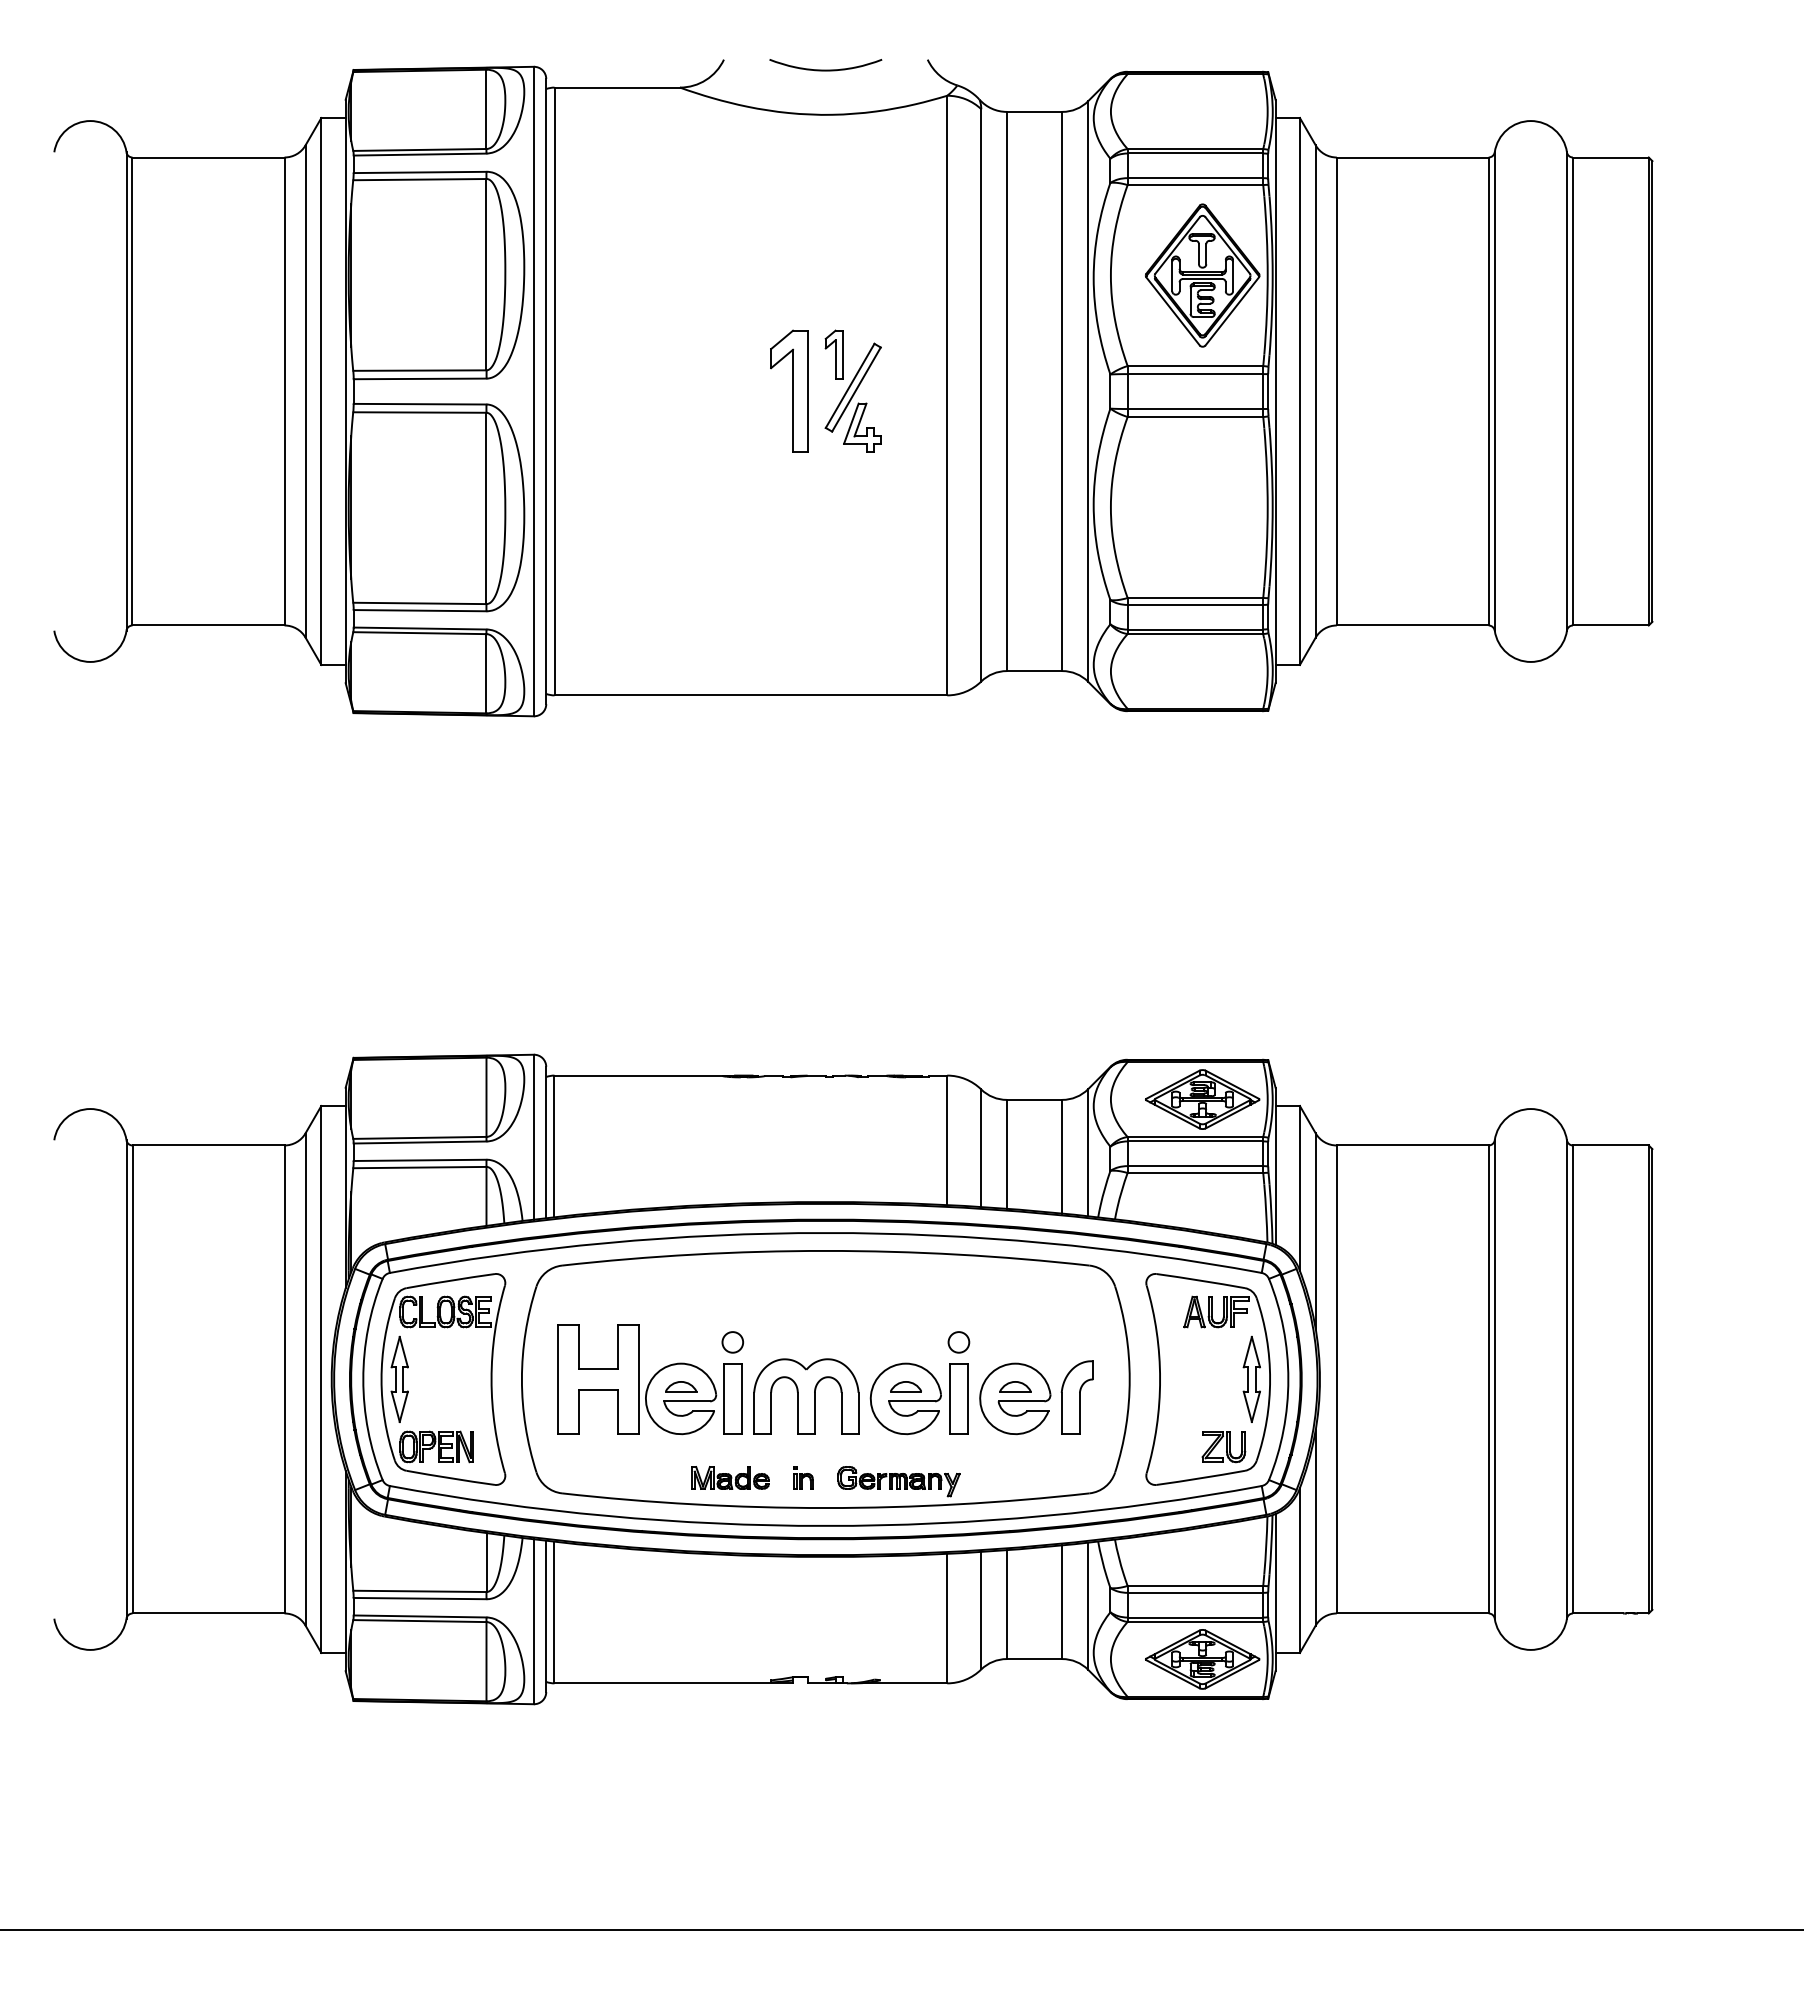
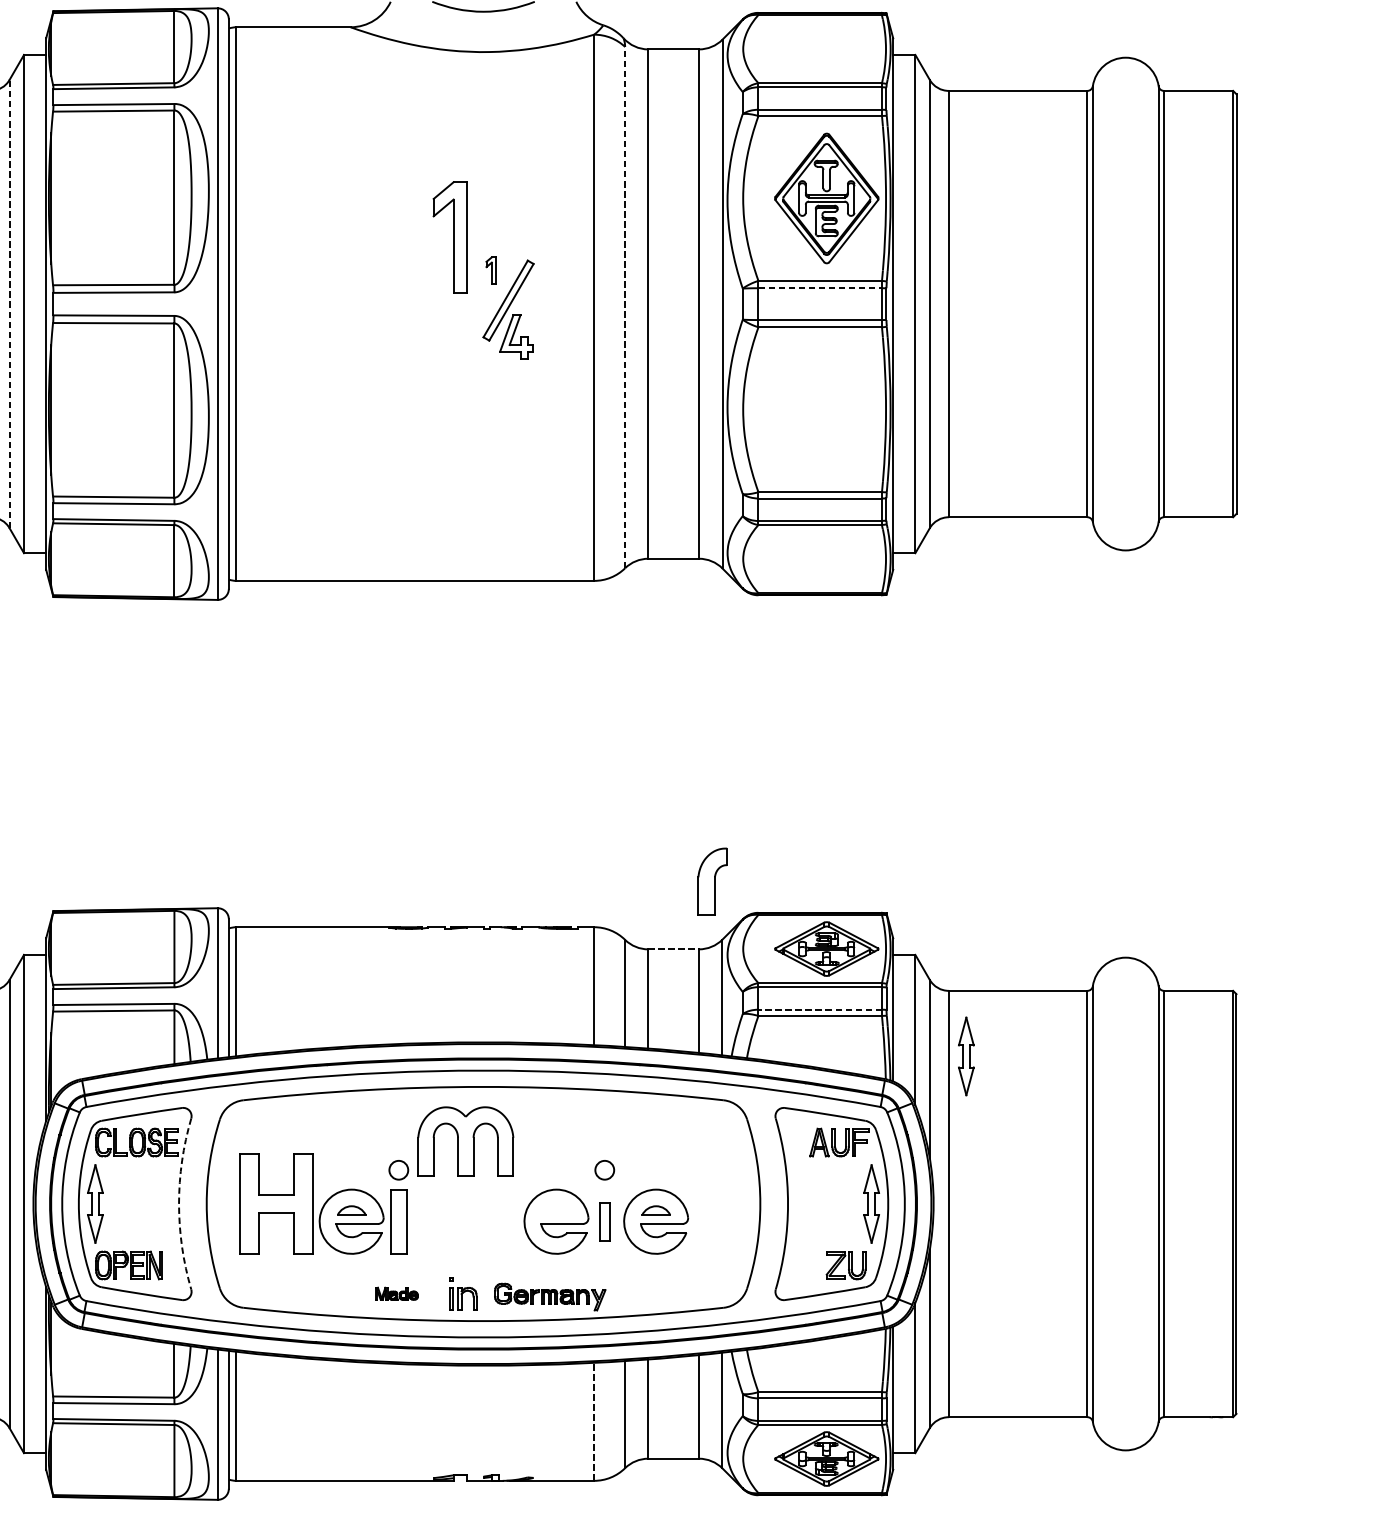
part: (833, 354) -> (490, 270), size x0.6
line: (1195, 374) -> (820, 288), solid -> dashed
part: (789, 390) -> (450, 236), moved
line: (305, 391) -> (9, 304), solid -> dashed
line: (981, 394) -> (625, 306), solid -> dashed
line: (1034, 1099) -> (673, 948), solid -> dashed
line: (1195, 1166) -> (820, 1010), solid -> dashed
part: (1355, 1216) -> (966, 1055), added
arc: (491, 1379) -> (178, 1204), solid -> dashed
part: (905, 1386) -> (556, 1210), removed
part: (806, 1396) -> (465, 1141), moved
part: (1076, 1397) -> (711, 881), moved
part: (958, 1398) -> (604, 1221), size x0.6
part: (730, 1477) -> (396, 1293), size x0.6
part: (803, 1477) -> (463, 1293), size x1.6
line: (947, 1618) -> (594, 1421), solid -> dashed

